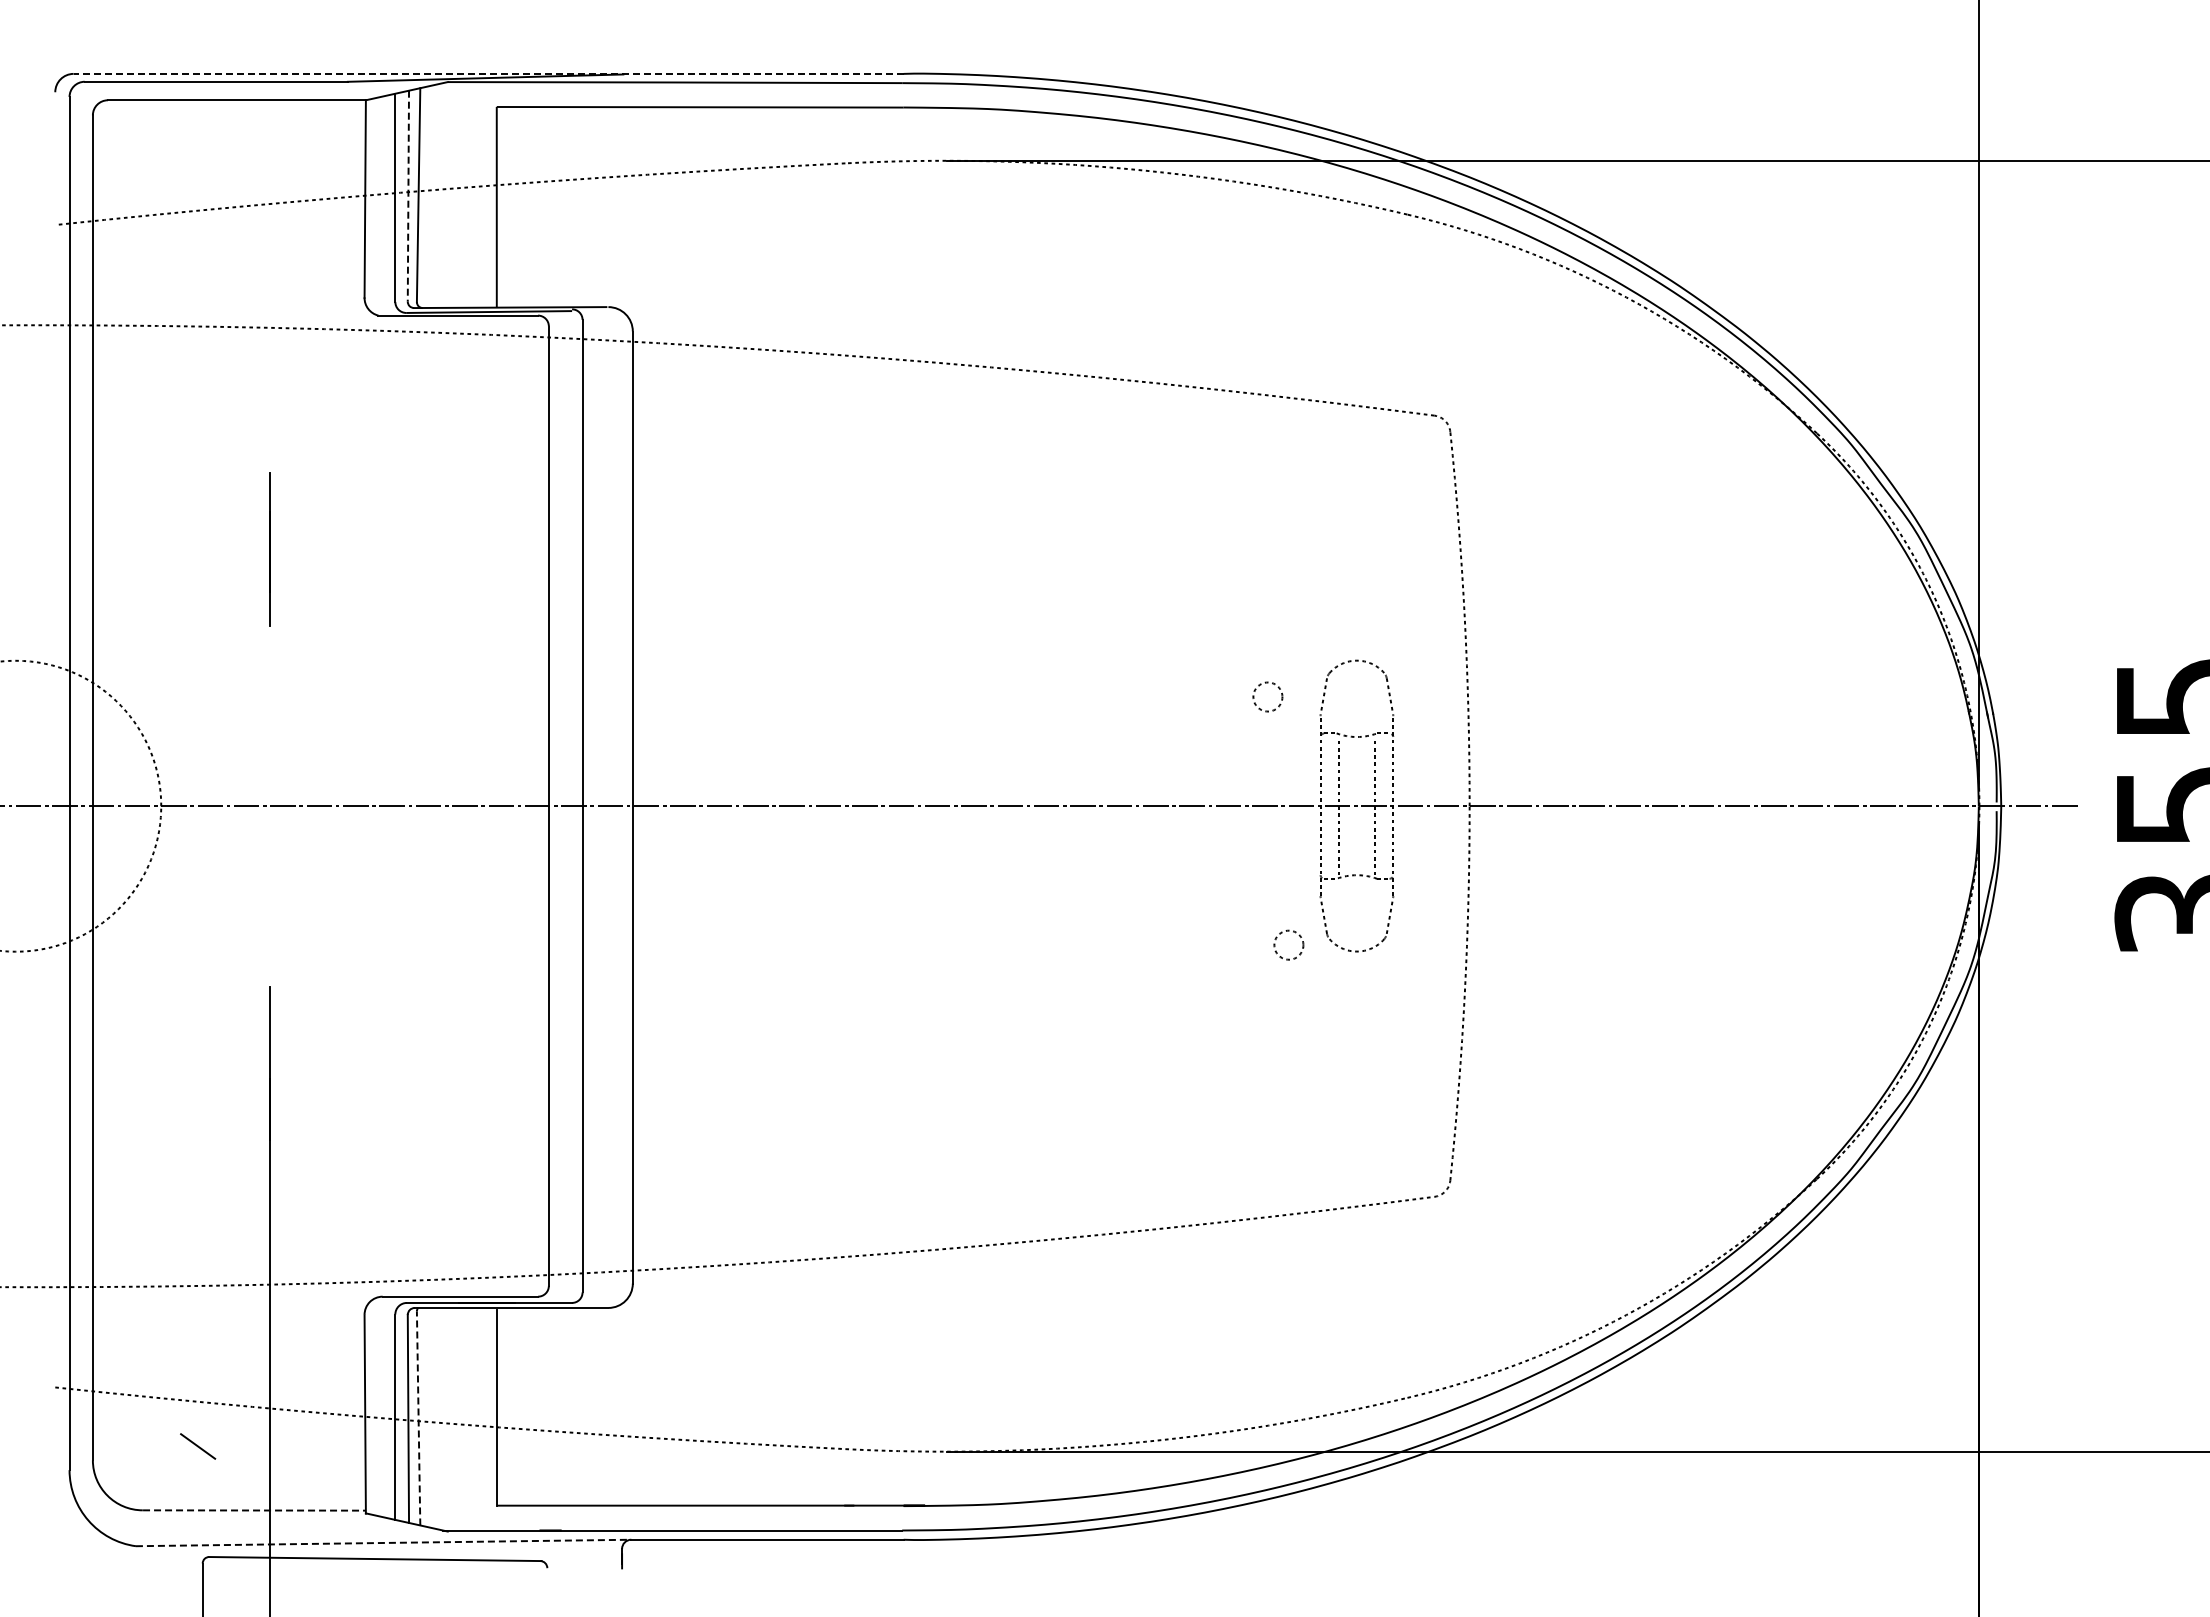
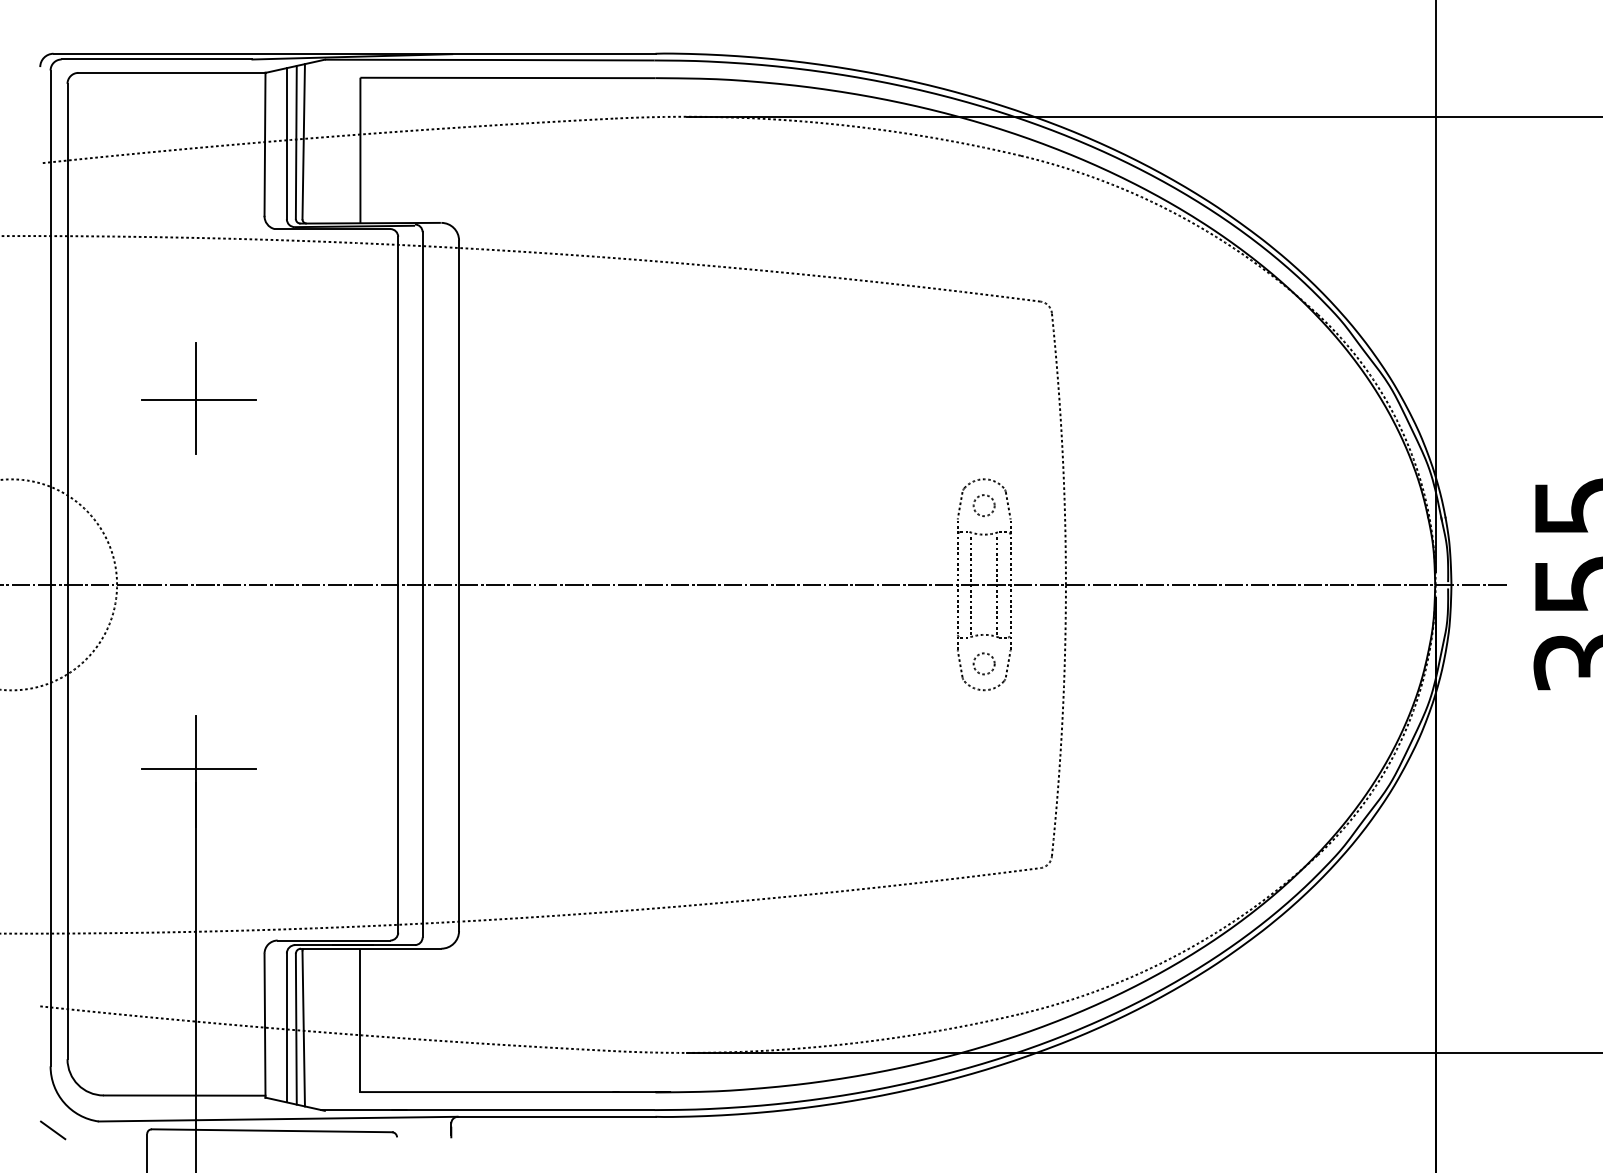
line: (488, 73) -> (354, 53), dashed -> solid
line: (408, 196) -> (296, 142), dashed -> solid
line: (273, 551) -> (198, 400), added
circle: (1267, 696) -> (983, 505), moved
circle: (1288, 944) -> (983, 663), moved
line: (273, 1060) -> (198, 769), added
line: (418, 1418) -> (303, 1028), dashed -> solid
line: (198, 1446) -> (53, 1130), moved
line: (254, 1510) -> (184, 1095), dashed -> solid
line: (383, 1542) -> (278, 1118), dashed -> solid

